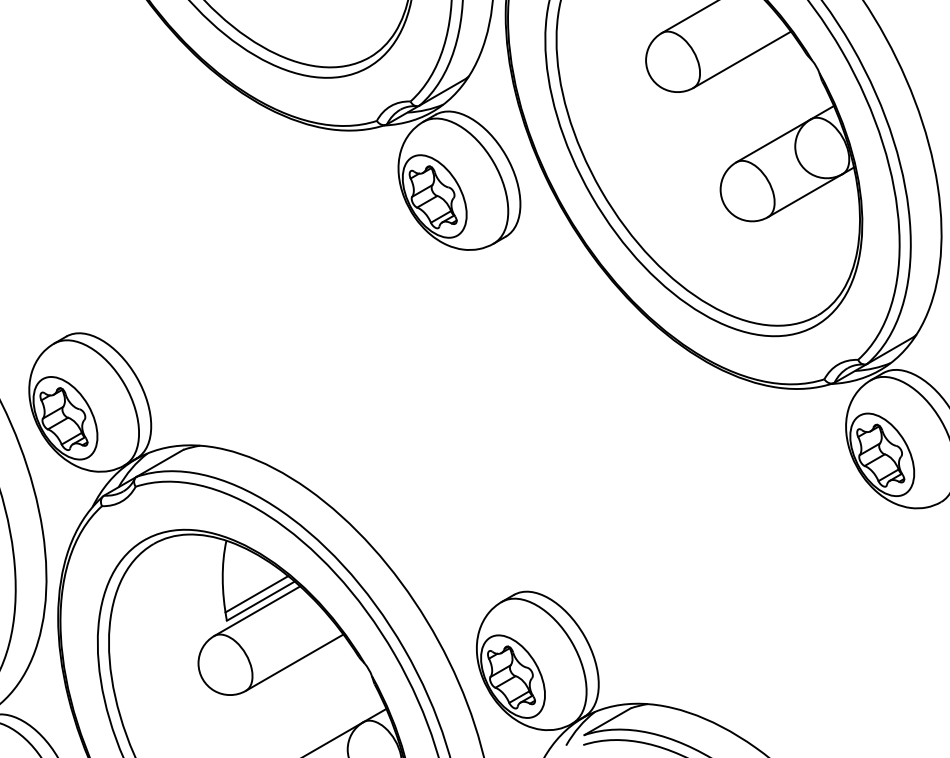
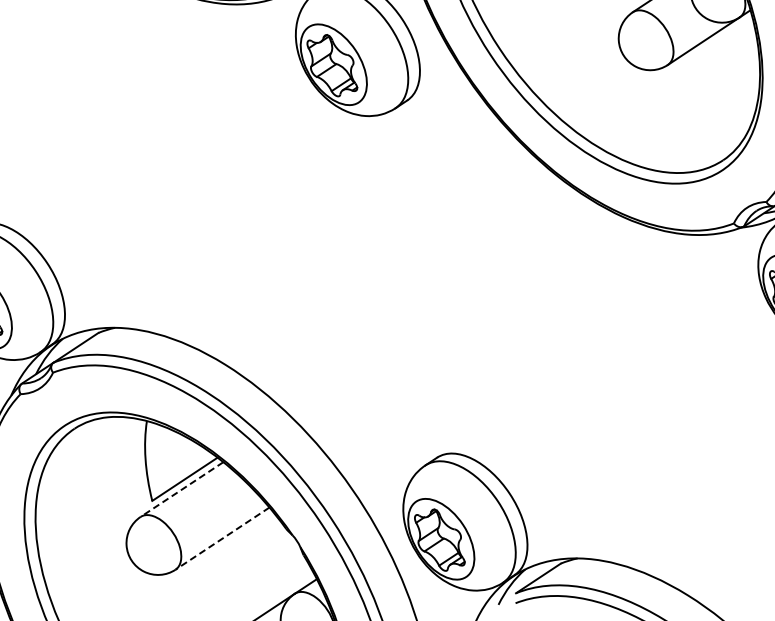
line: (256, 594) -> (180, 472), removed
line: (257, 611) -> (182, 489), solid -> dashed
line: (294, 662) -> (222, 538), solid -> dashed

